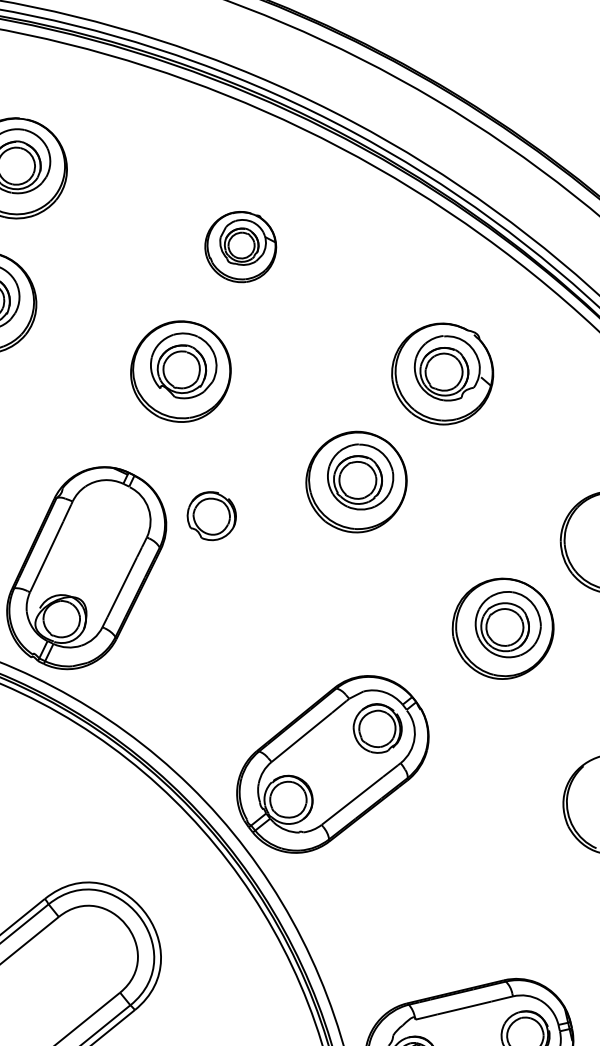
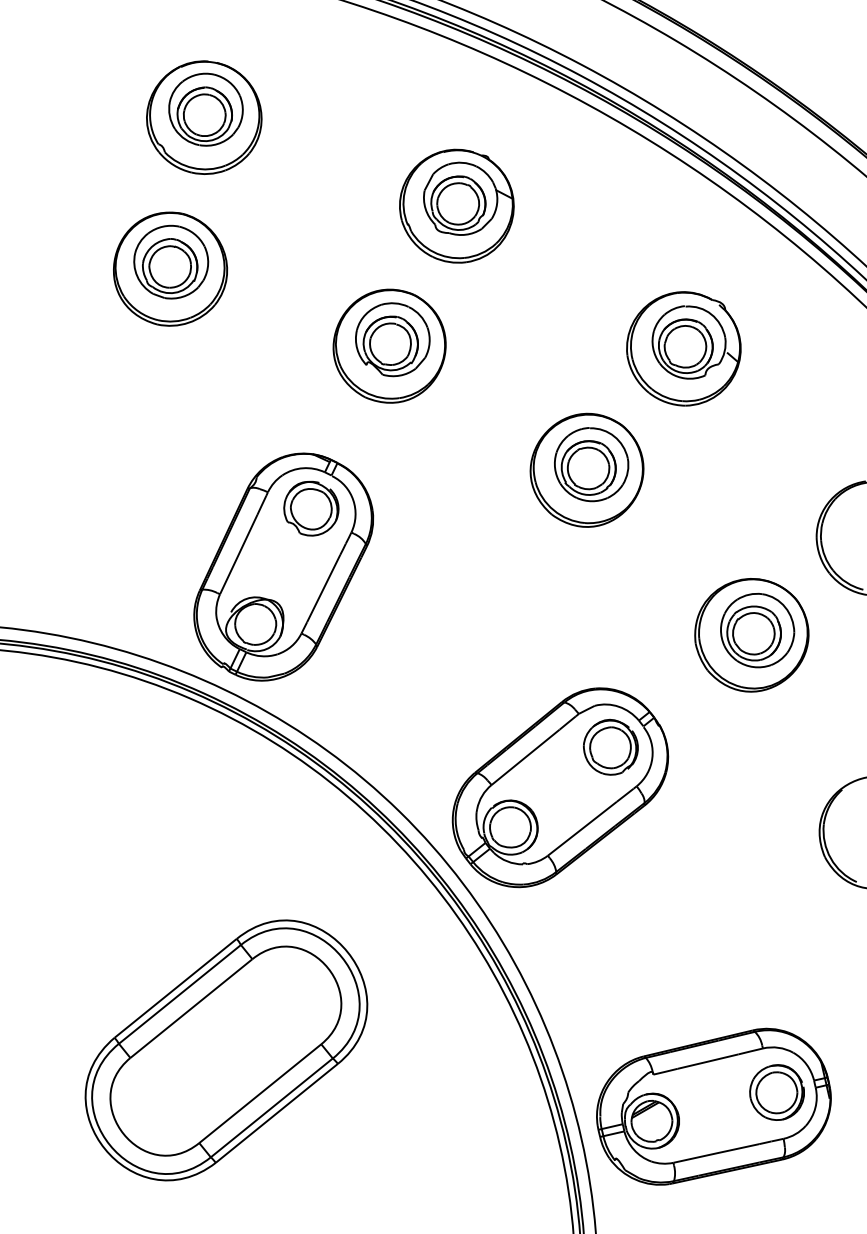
part: (240, 246) -> (456, 205), size x1.43
part: (211, 516) -> (311, 508), moved

